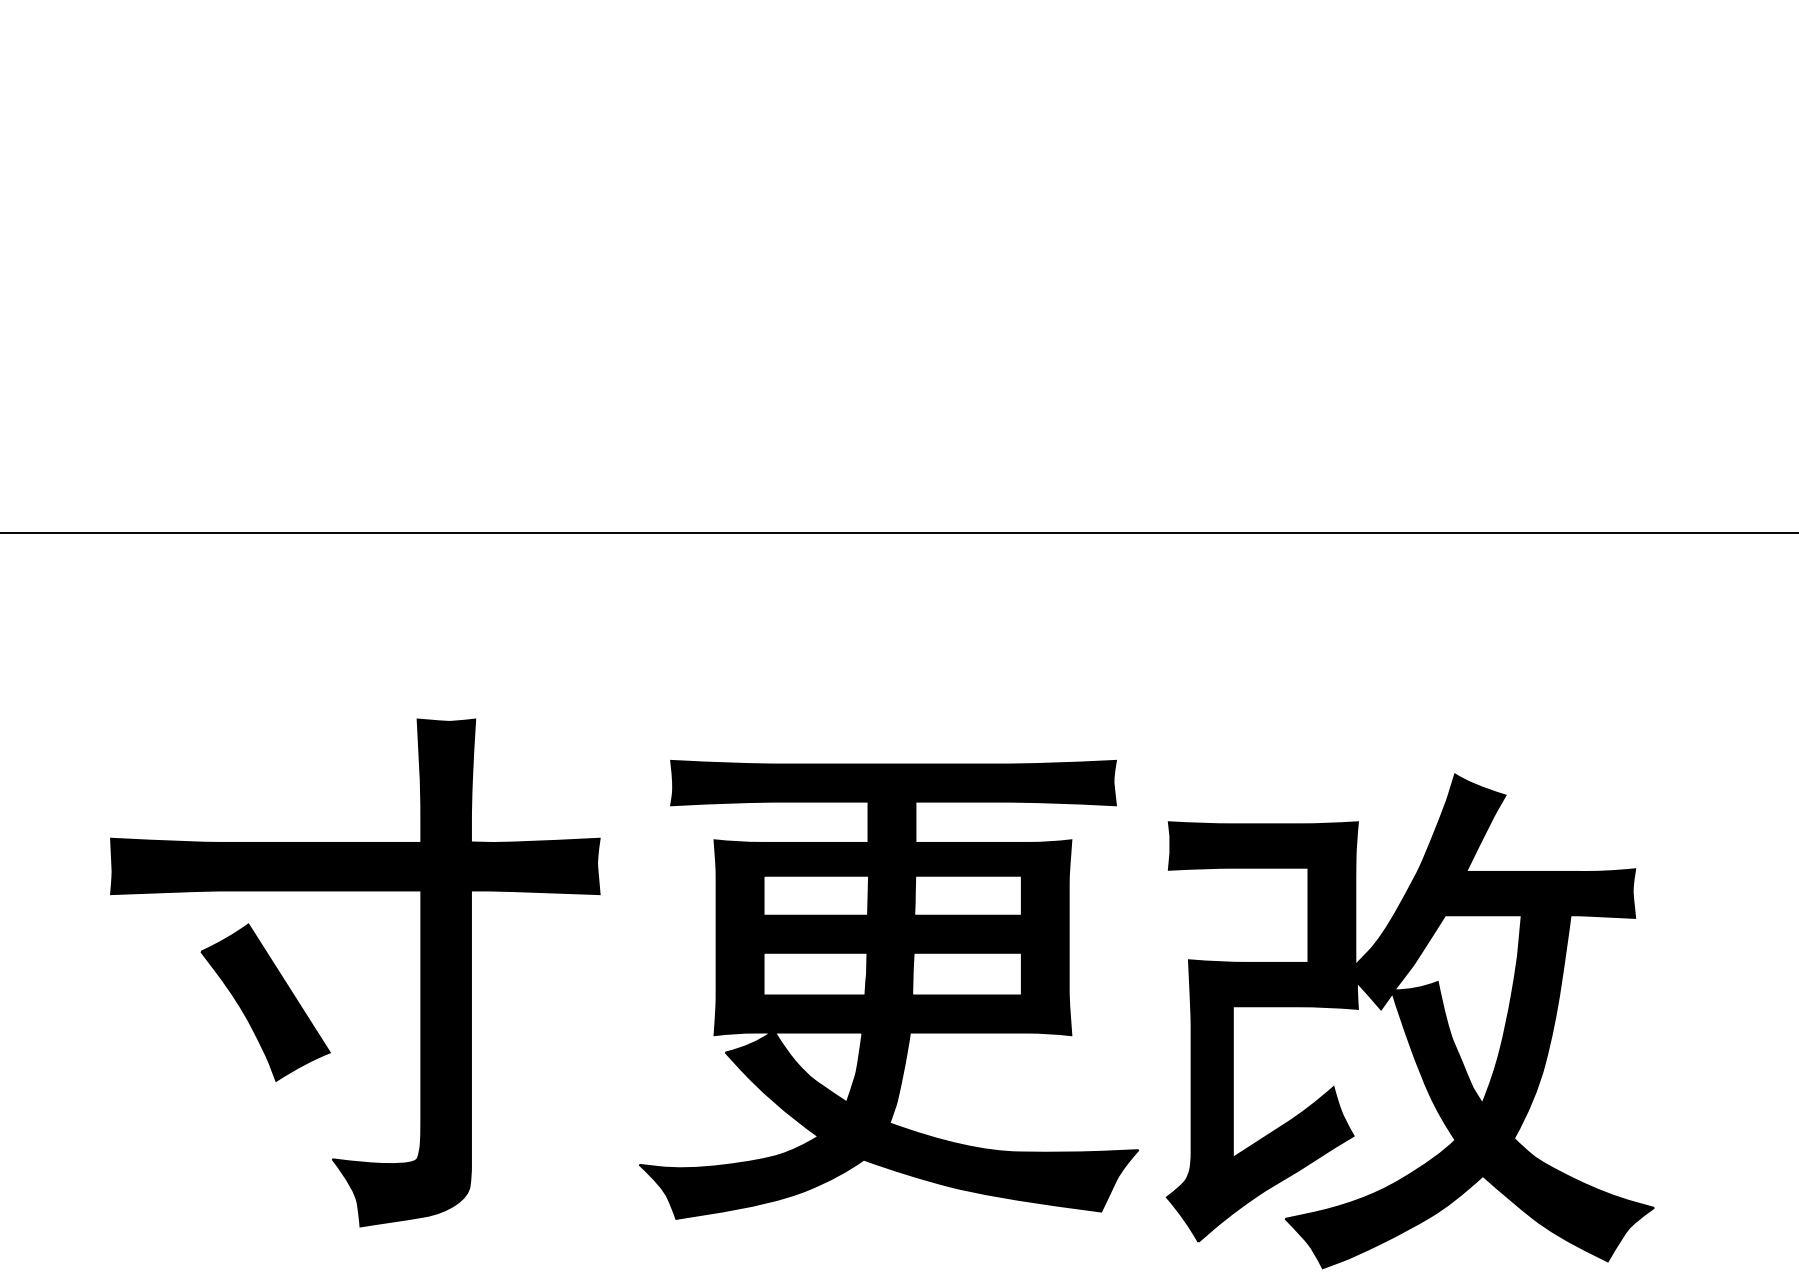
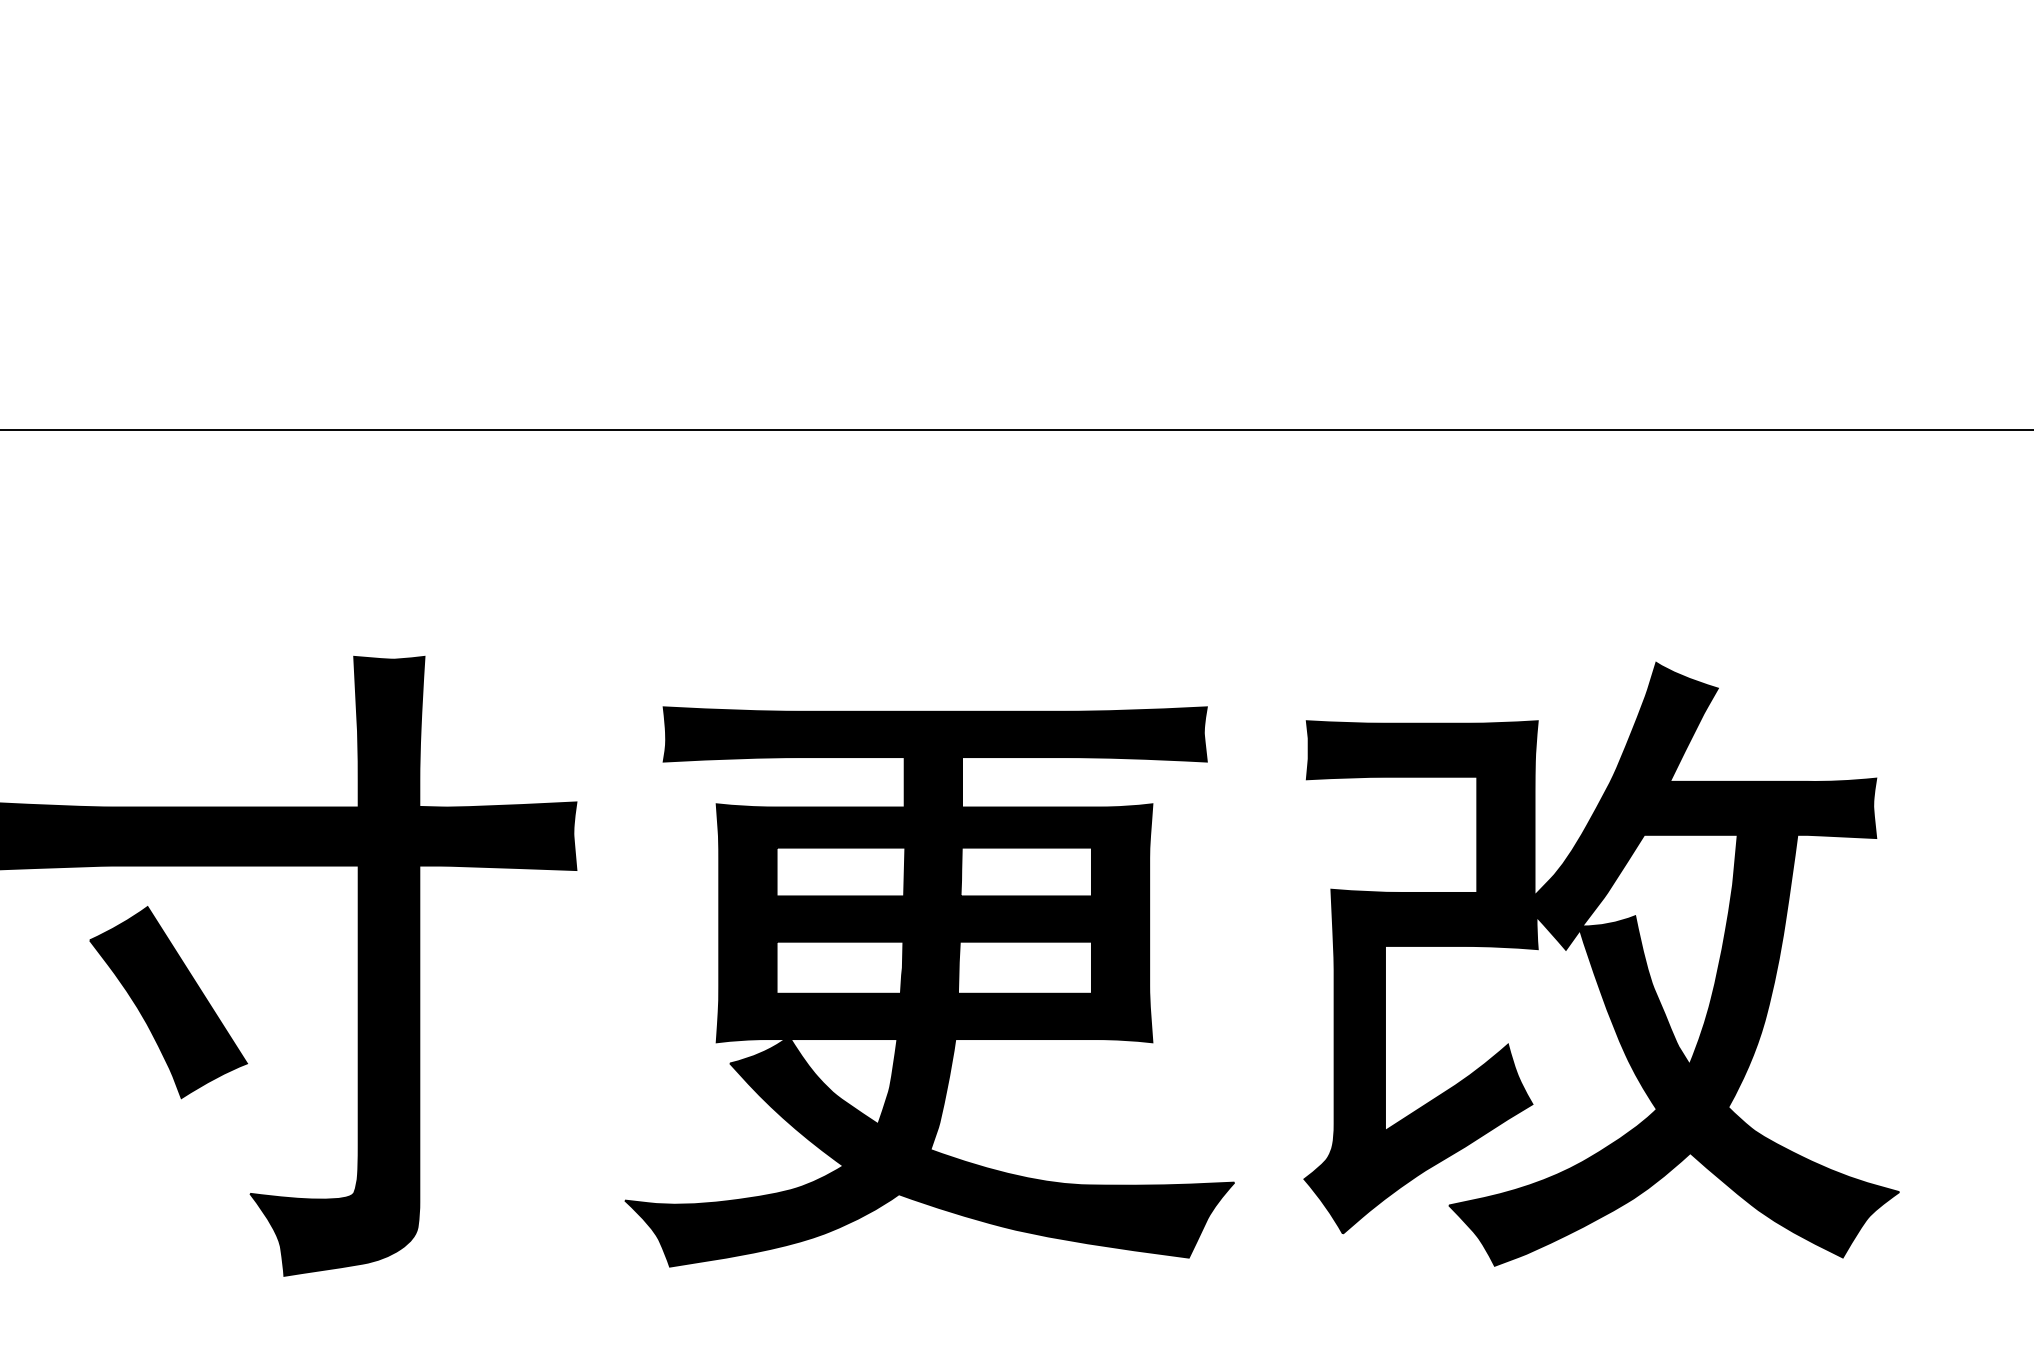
part: (1409, 1021) -> (1600, 964), moved

